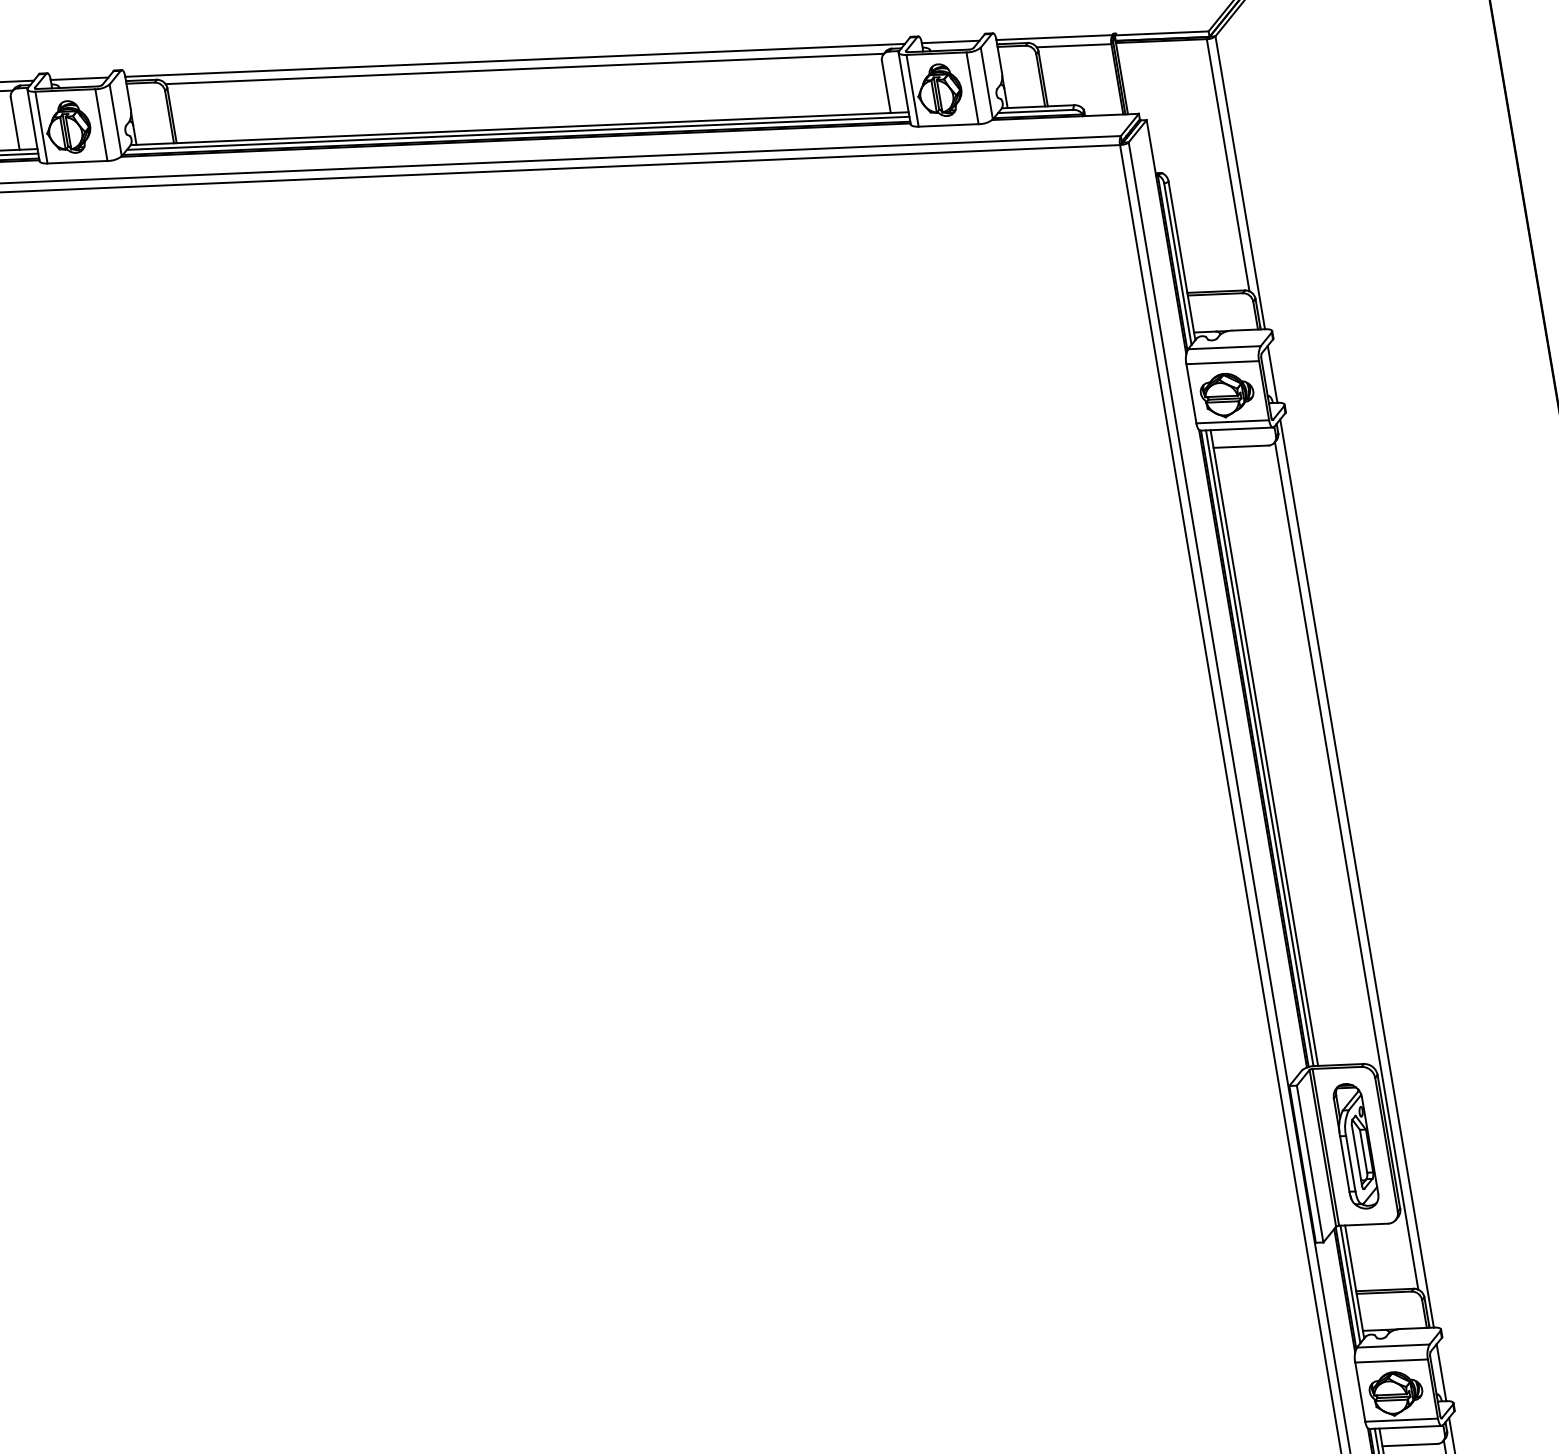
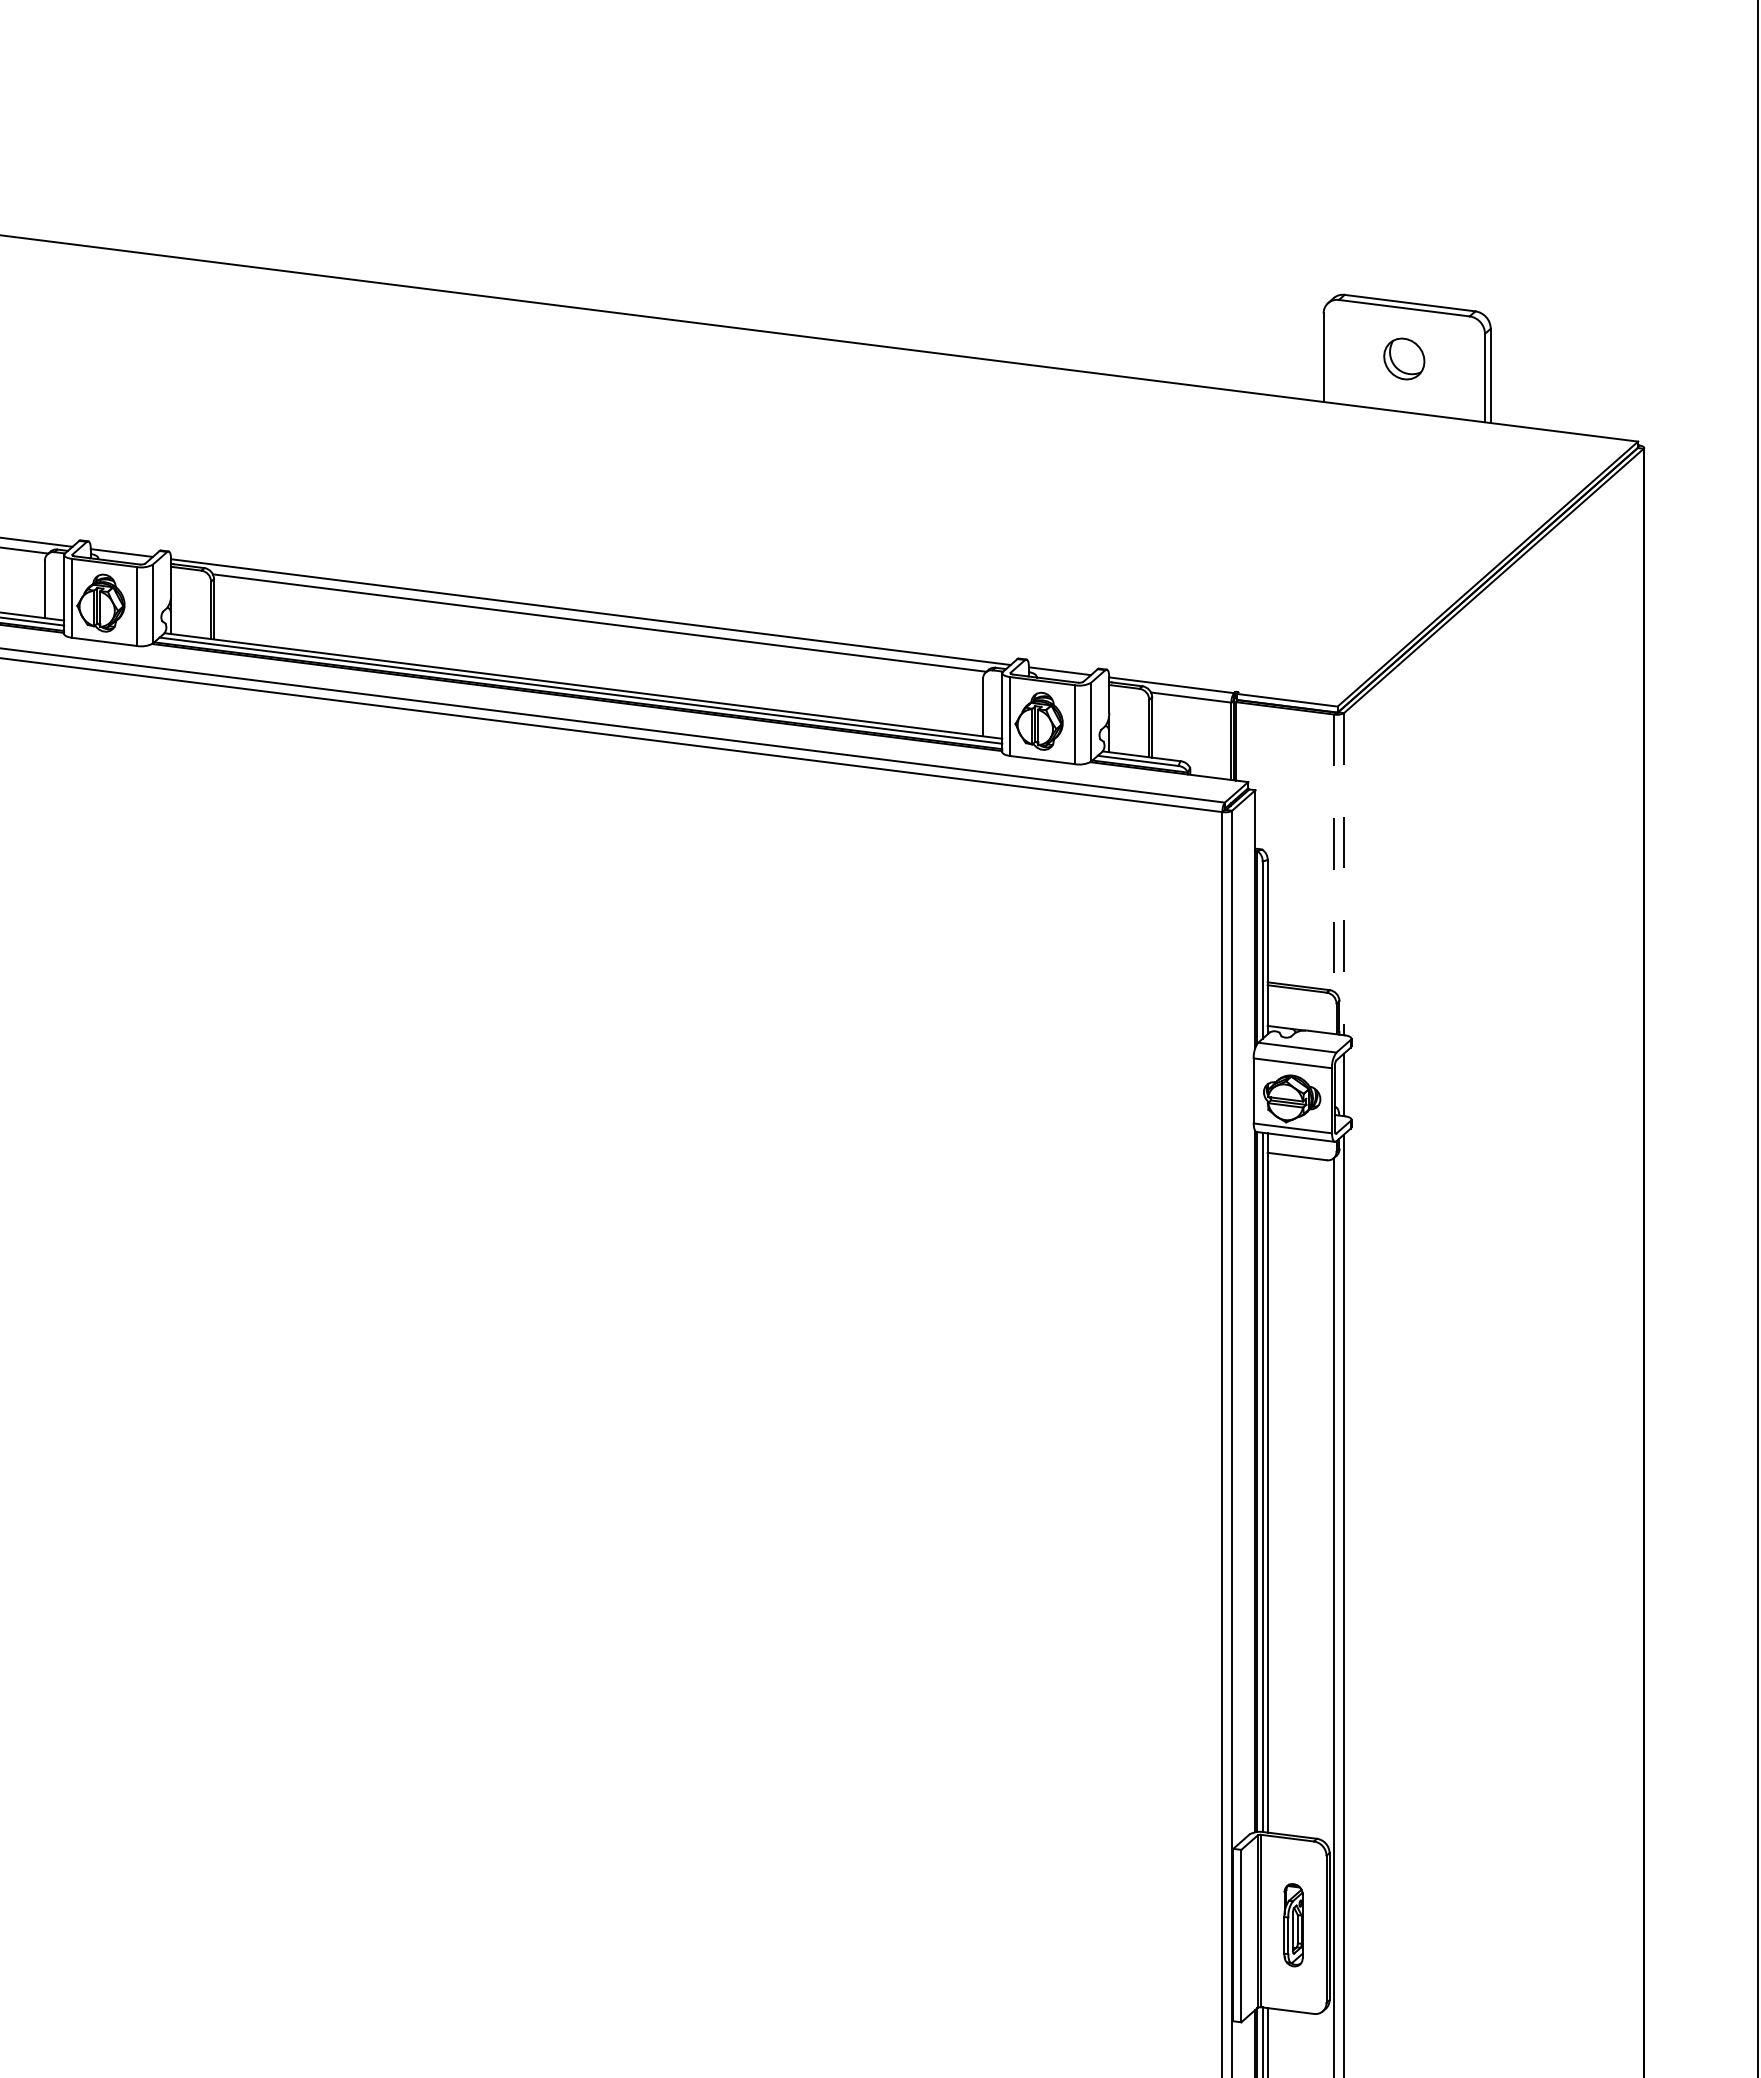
line: (1228, 165) -> (1334, 853), solid -> dashed
line: (1240, 183) -> (1344, 874), solid -> dashed
part: (1355, 1145) -> (1293, 1924), size x0.6

